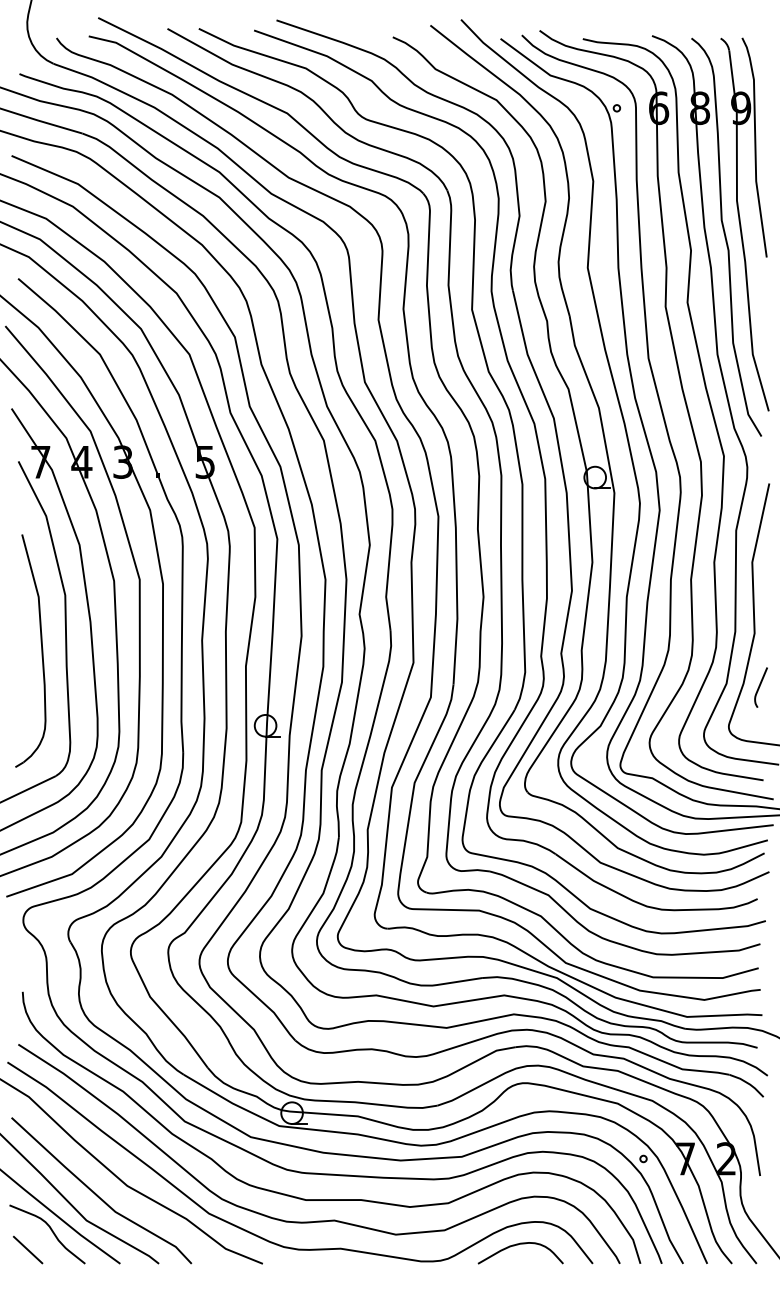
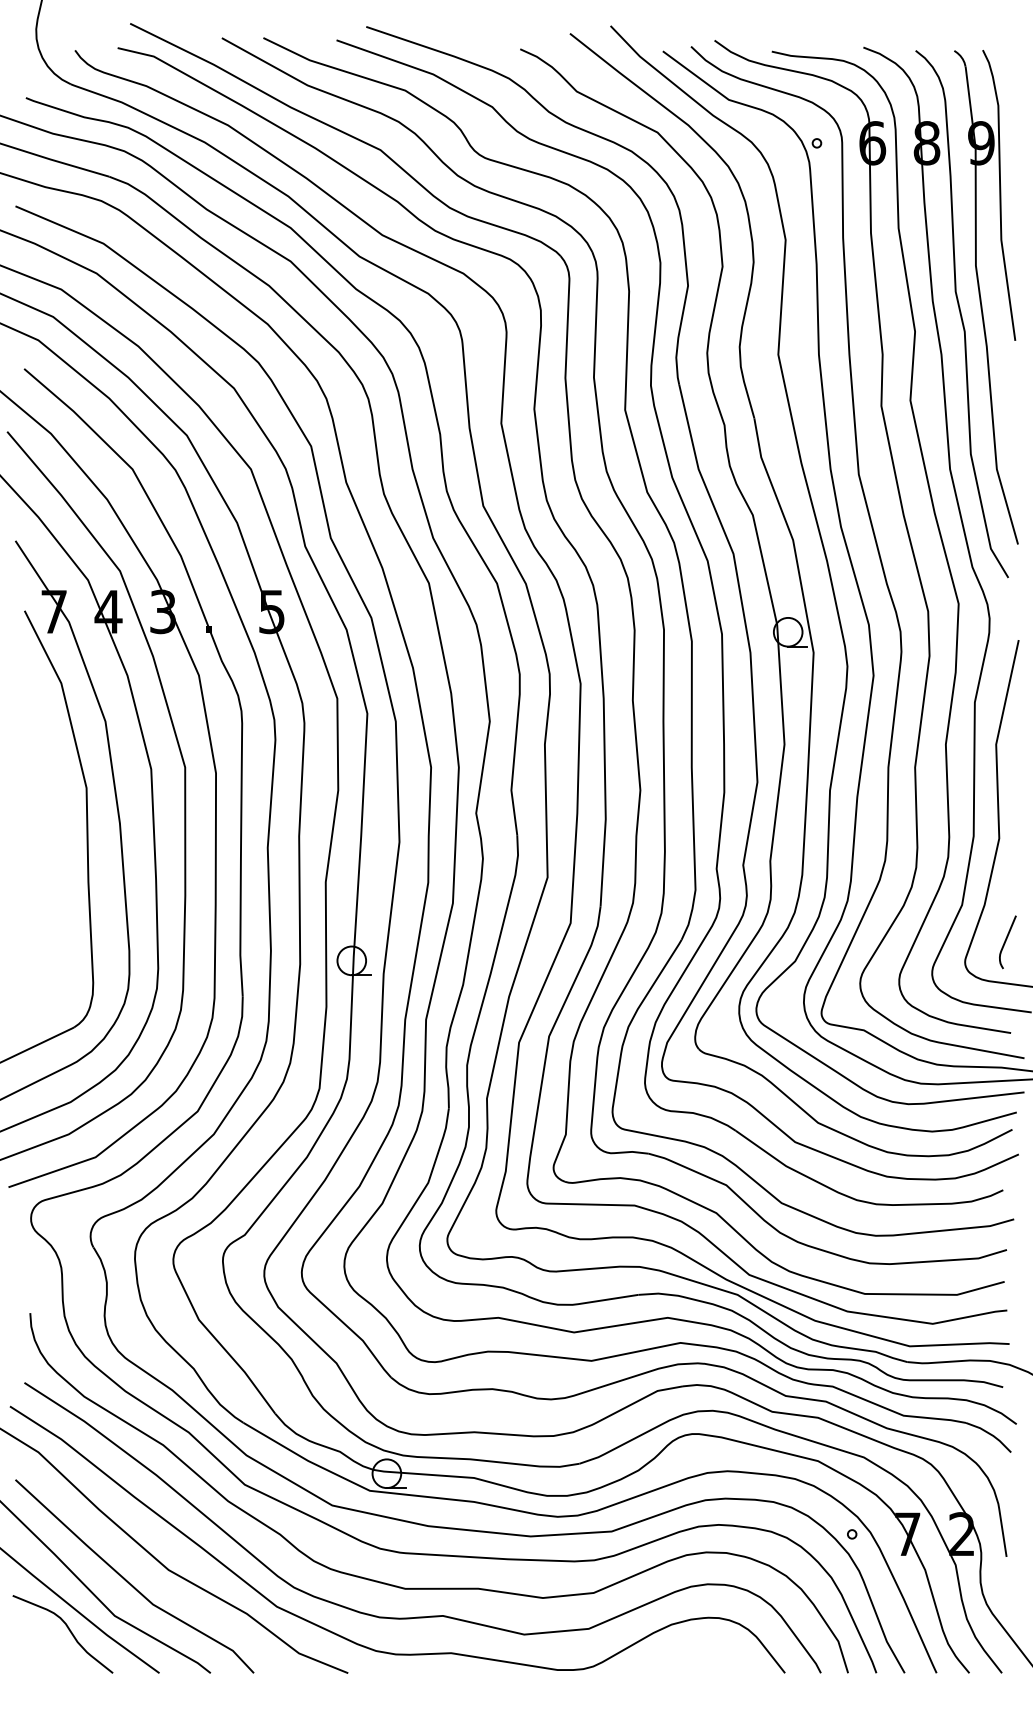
part: (41, 650) -> (55, 861), removed
curve: (760, 686) -> (1006, 941), moved
curve: (518, 1245) -> (686, 1648), removed
line: (28, 1249) -> (37, 1654), removed

